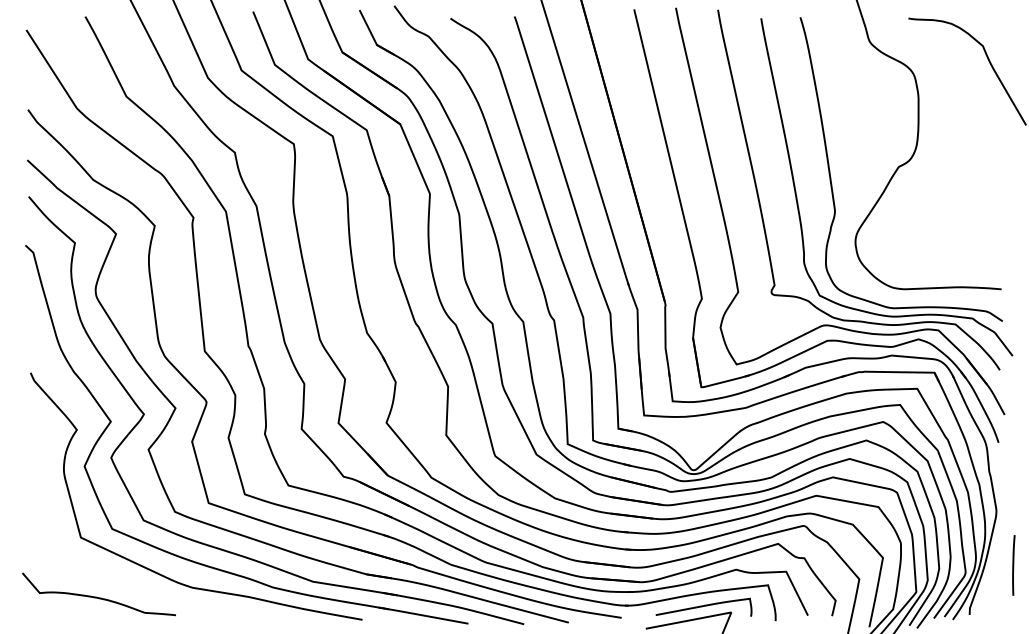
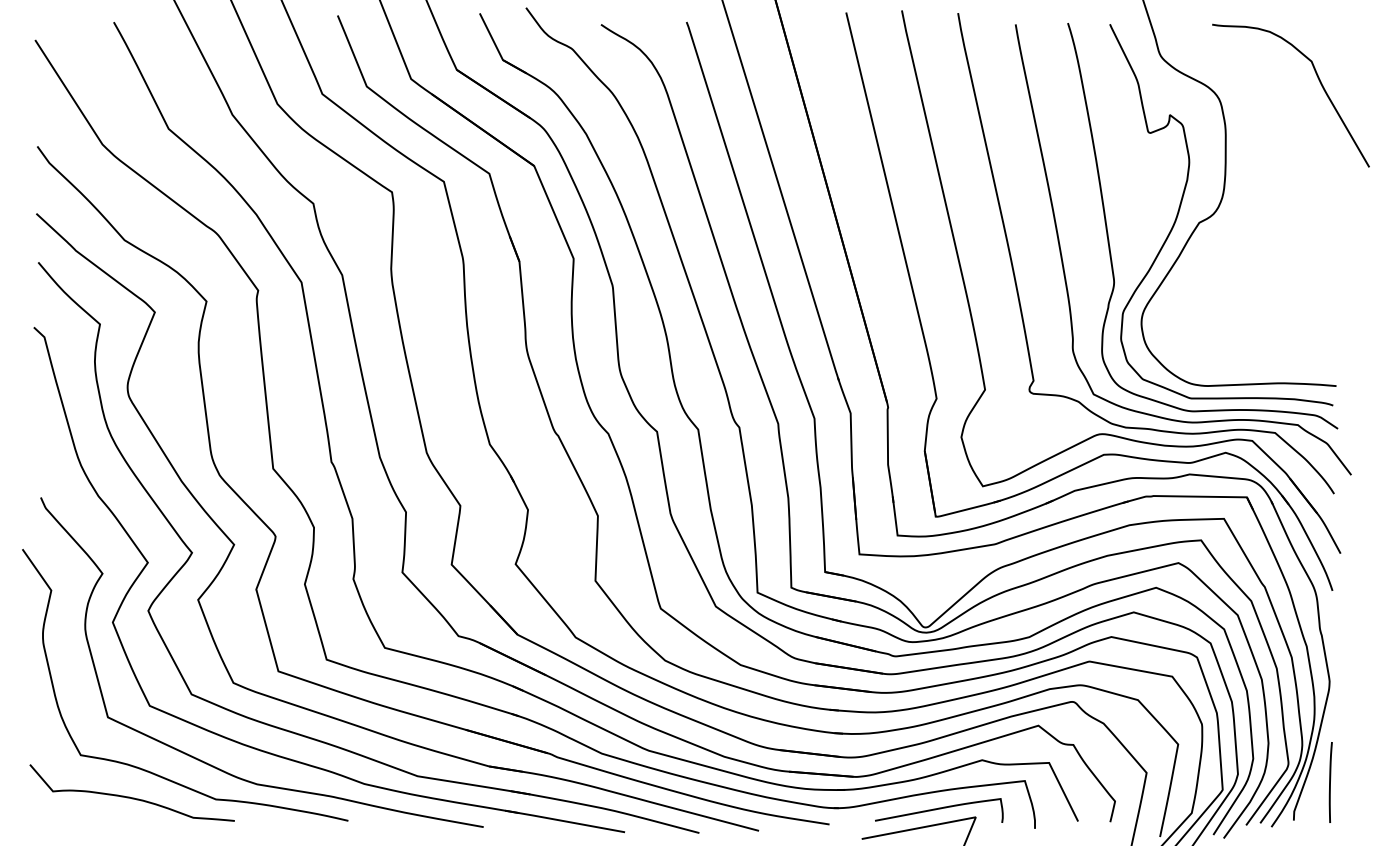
curve: (885, 154) -> (1181, 205), added
curve: (1013, 565) -> (1330, 782), moved
curve: (113, 578) -> (151, 771), added

